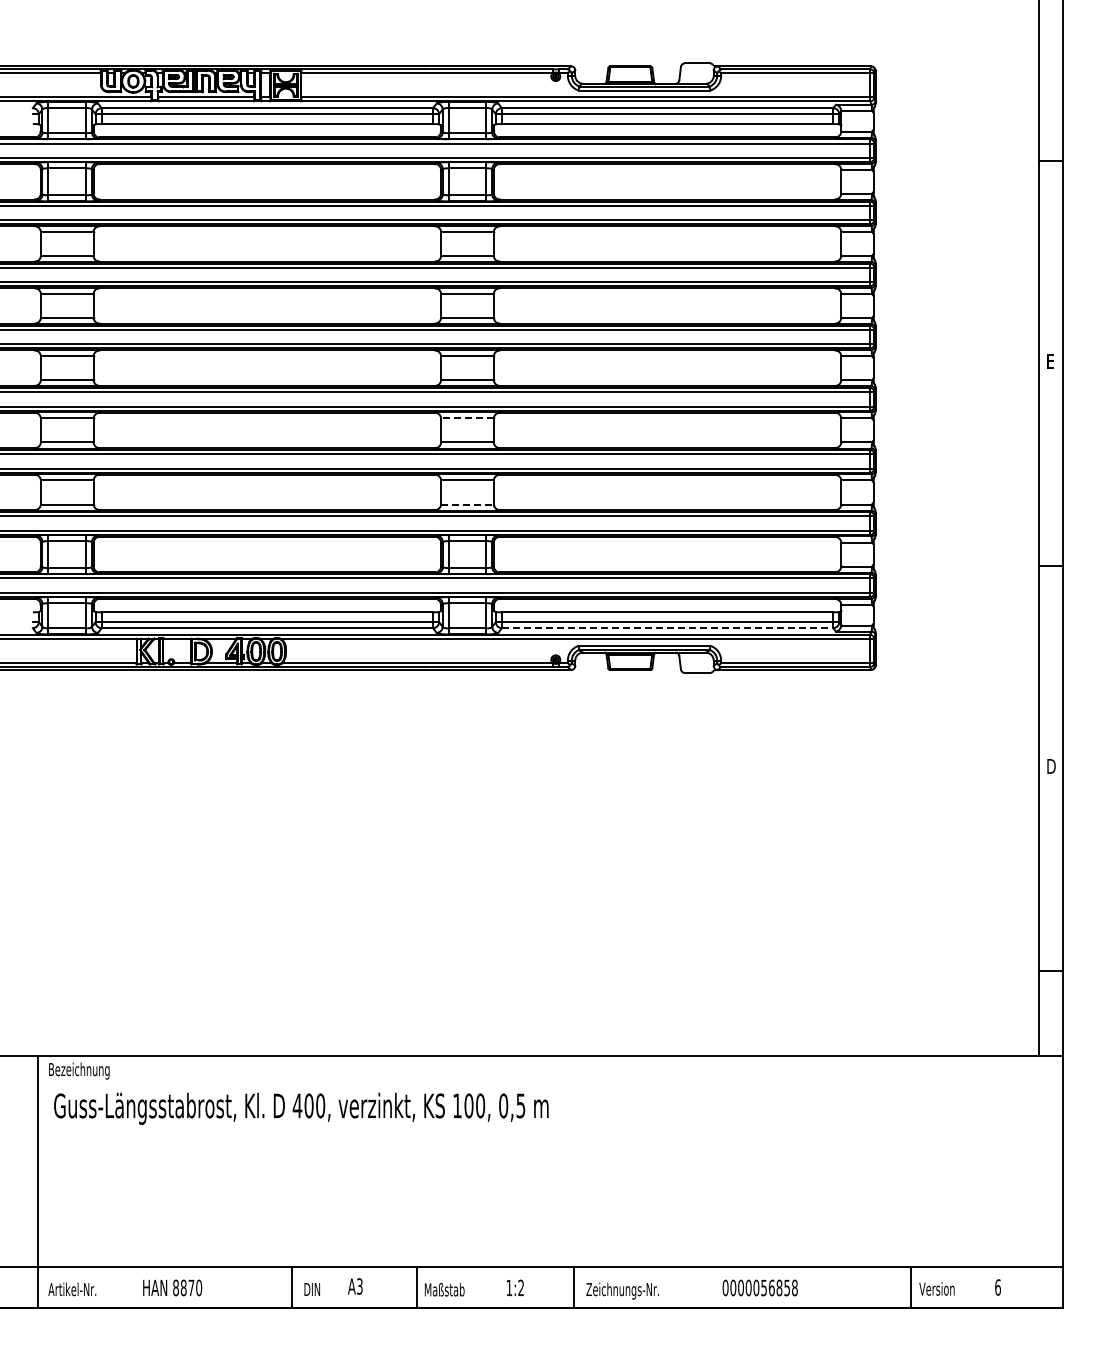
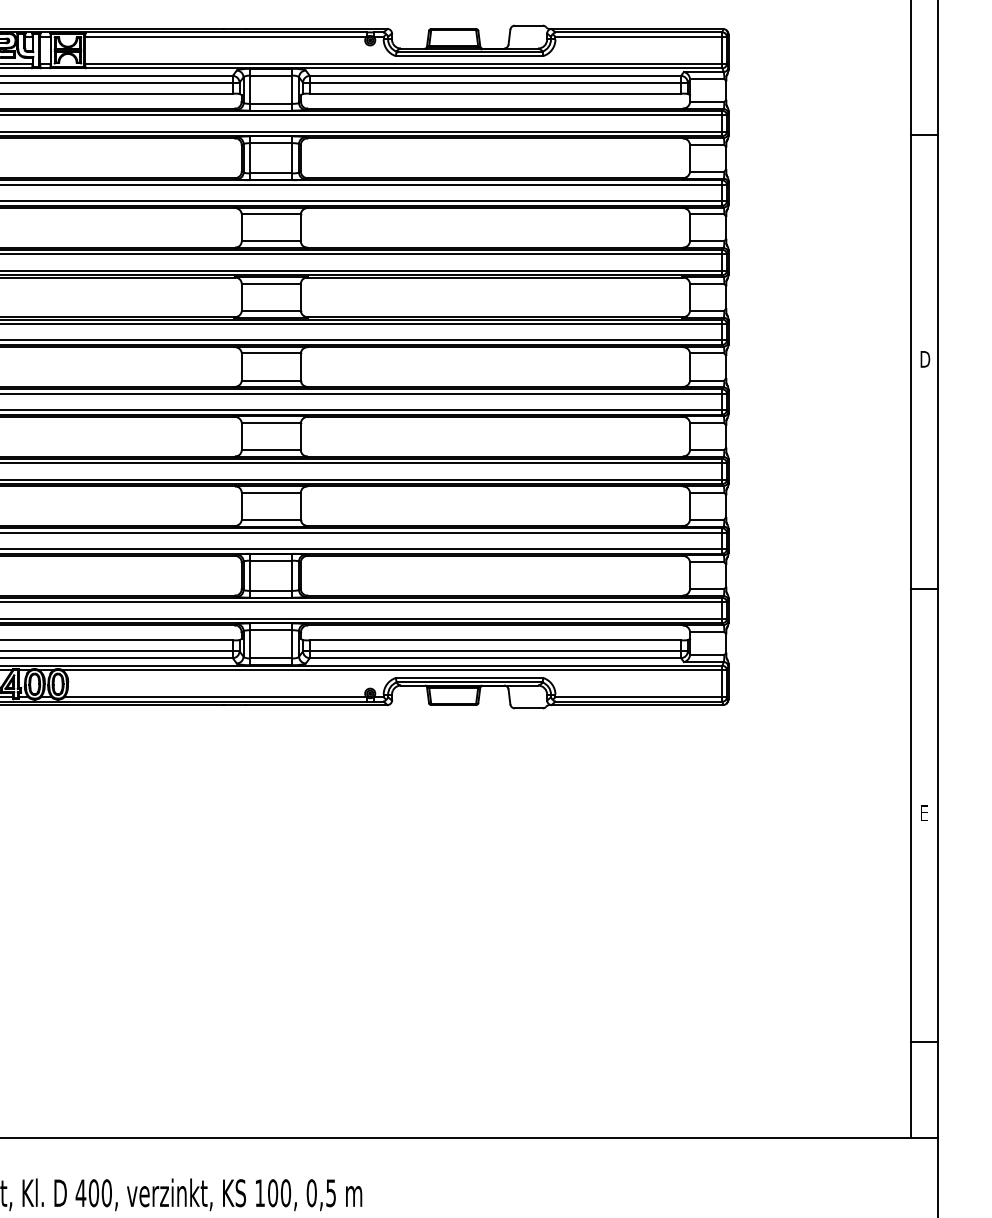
text: (1051, 360) -> (925, 358), E -> D
line: (466, 418) -> (270, 423), dashed -> solid
line: (467, 504) -> (271, 519), dashed -> solid
line: (667, 628) -> (495, 658), dashed -> solid
text: (1051, 766) -> (925, 813), D -> E

